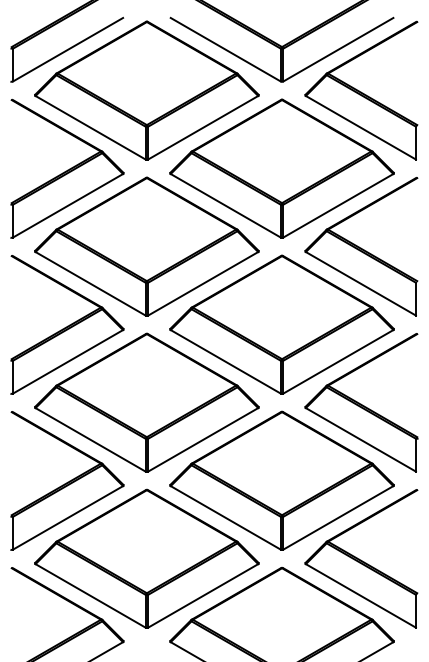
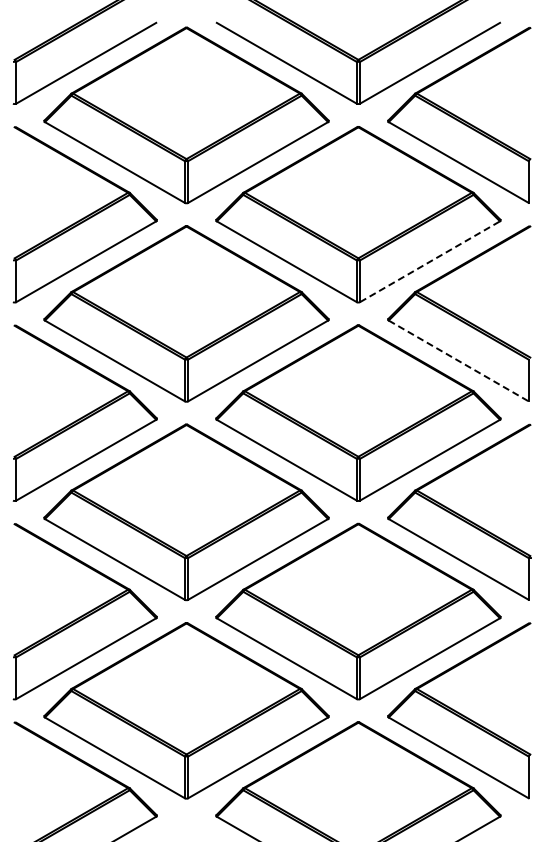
line: (338, 205) -> (430, 261), solid -> dashed
line: (360, 283) -> (458, 360), solid -> dashed

